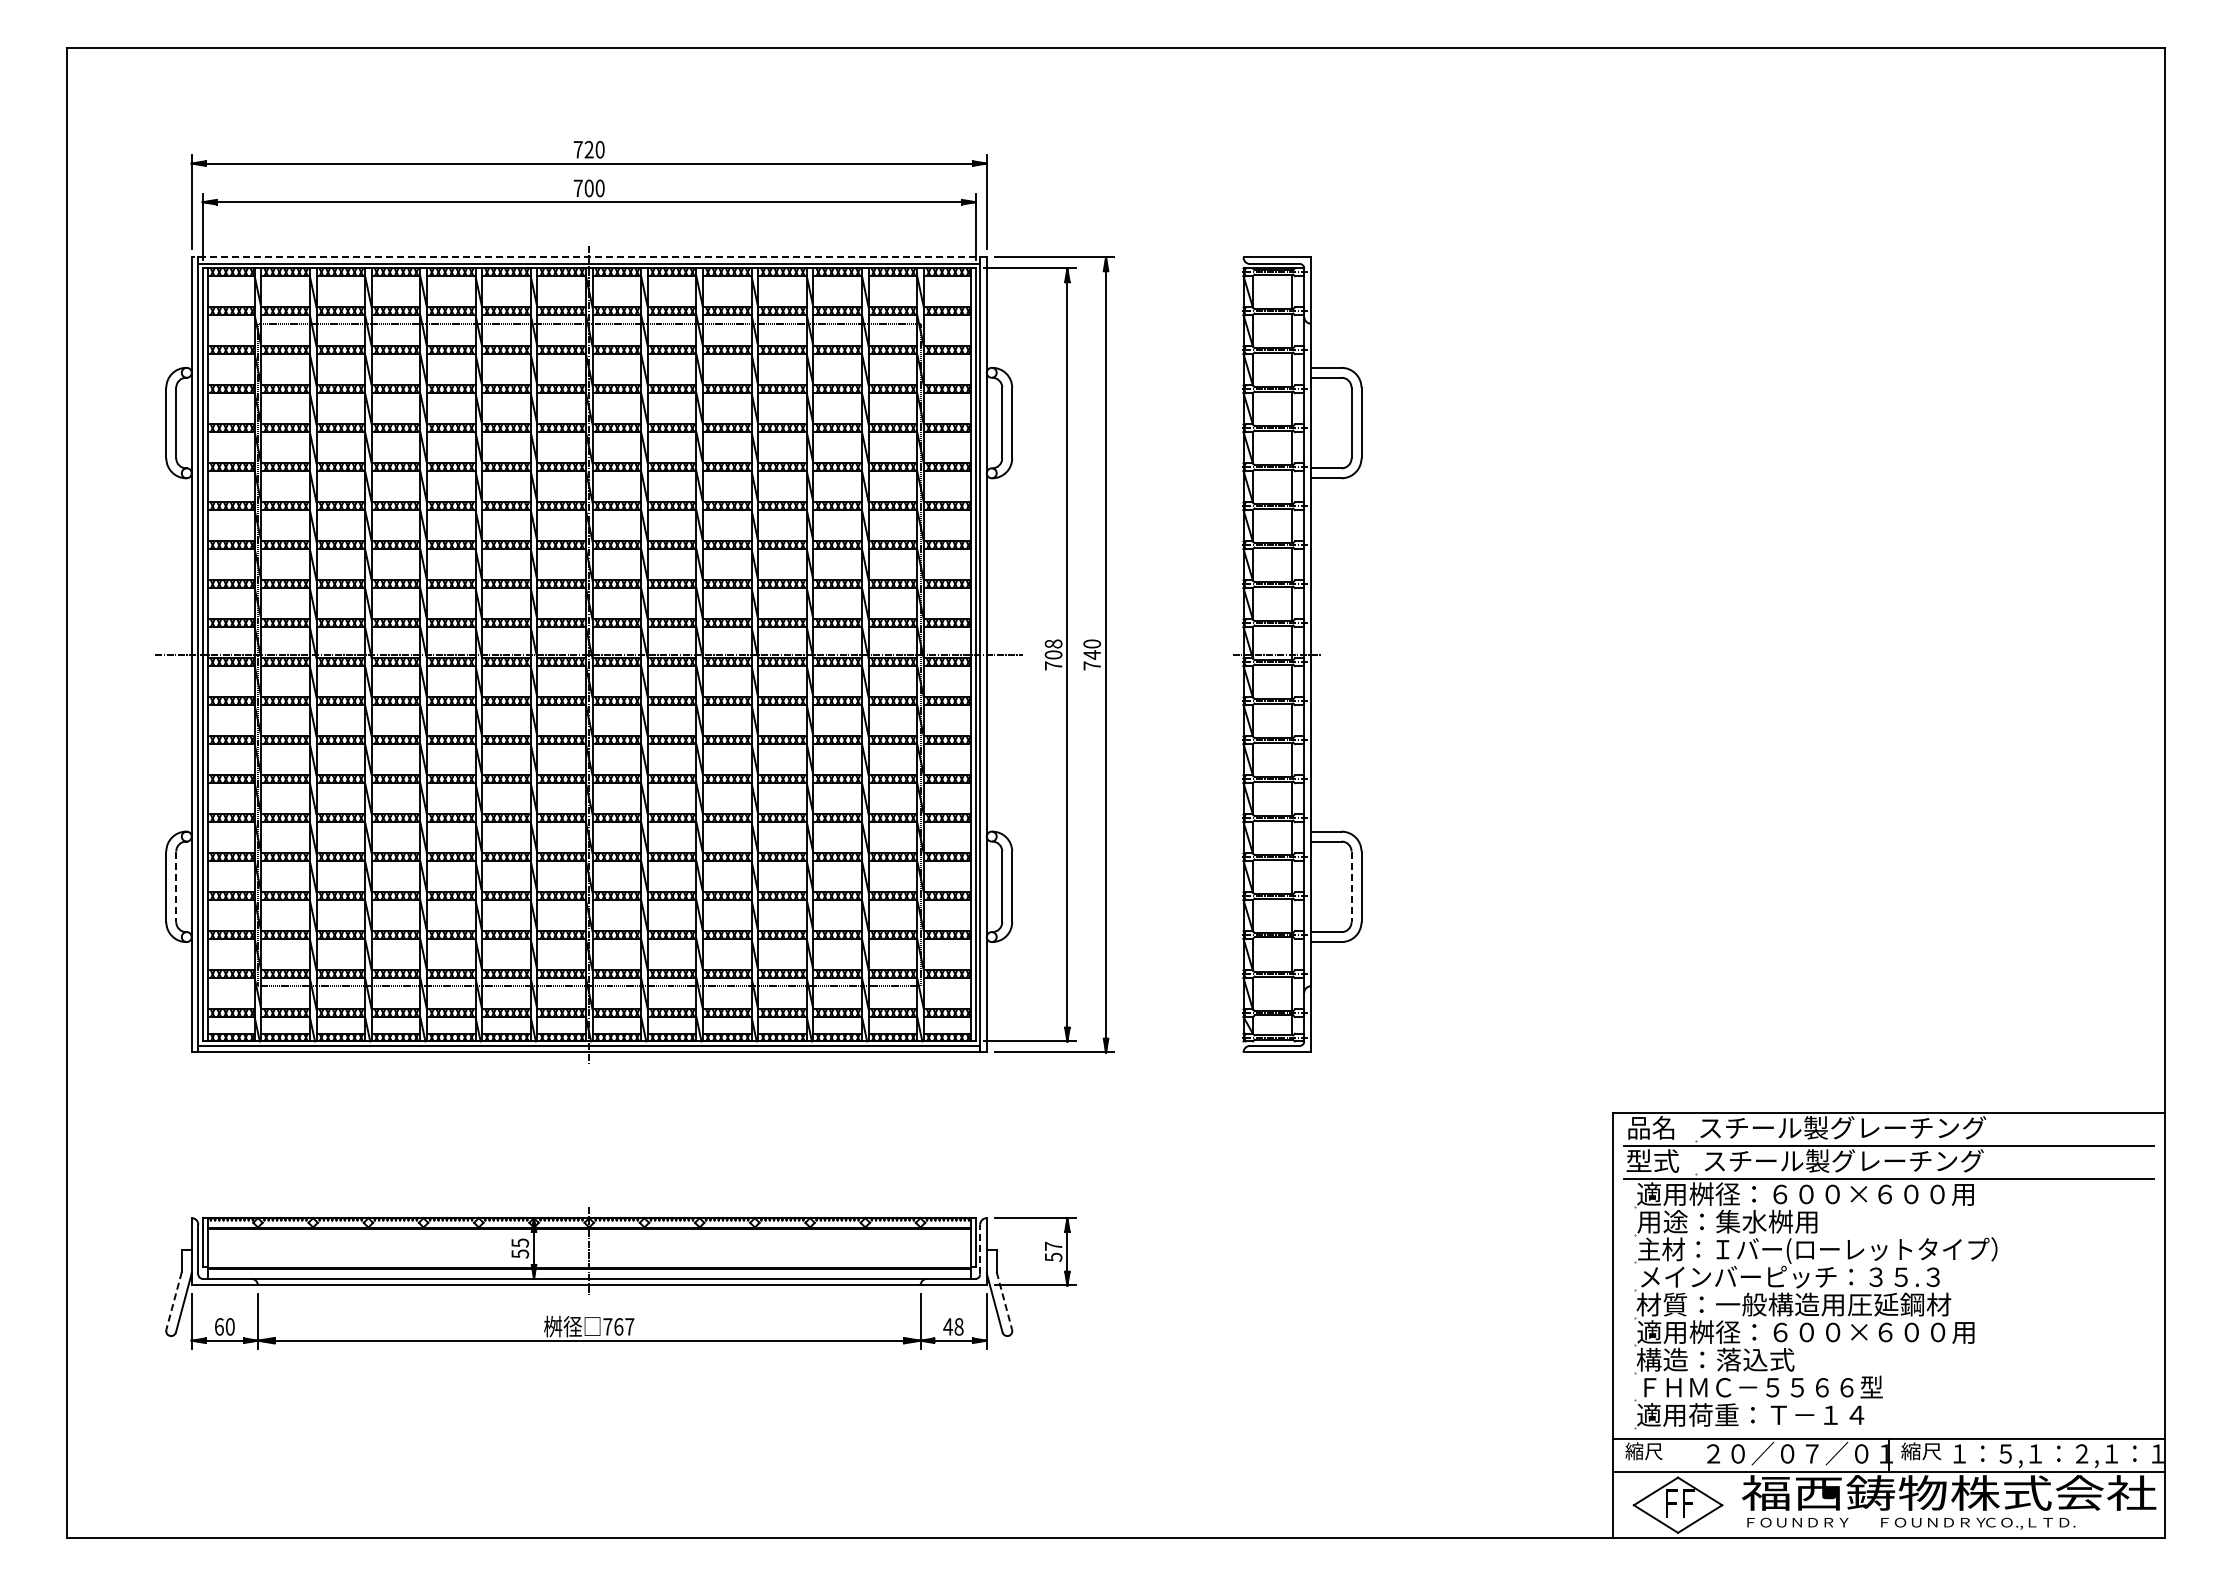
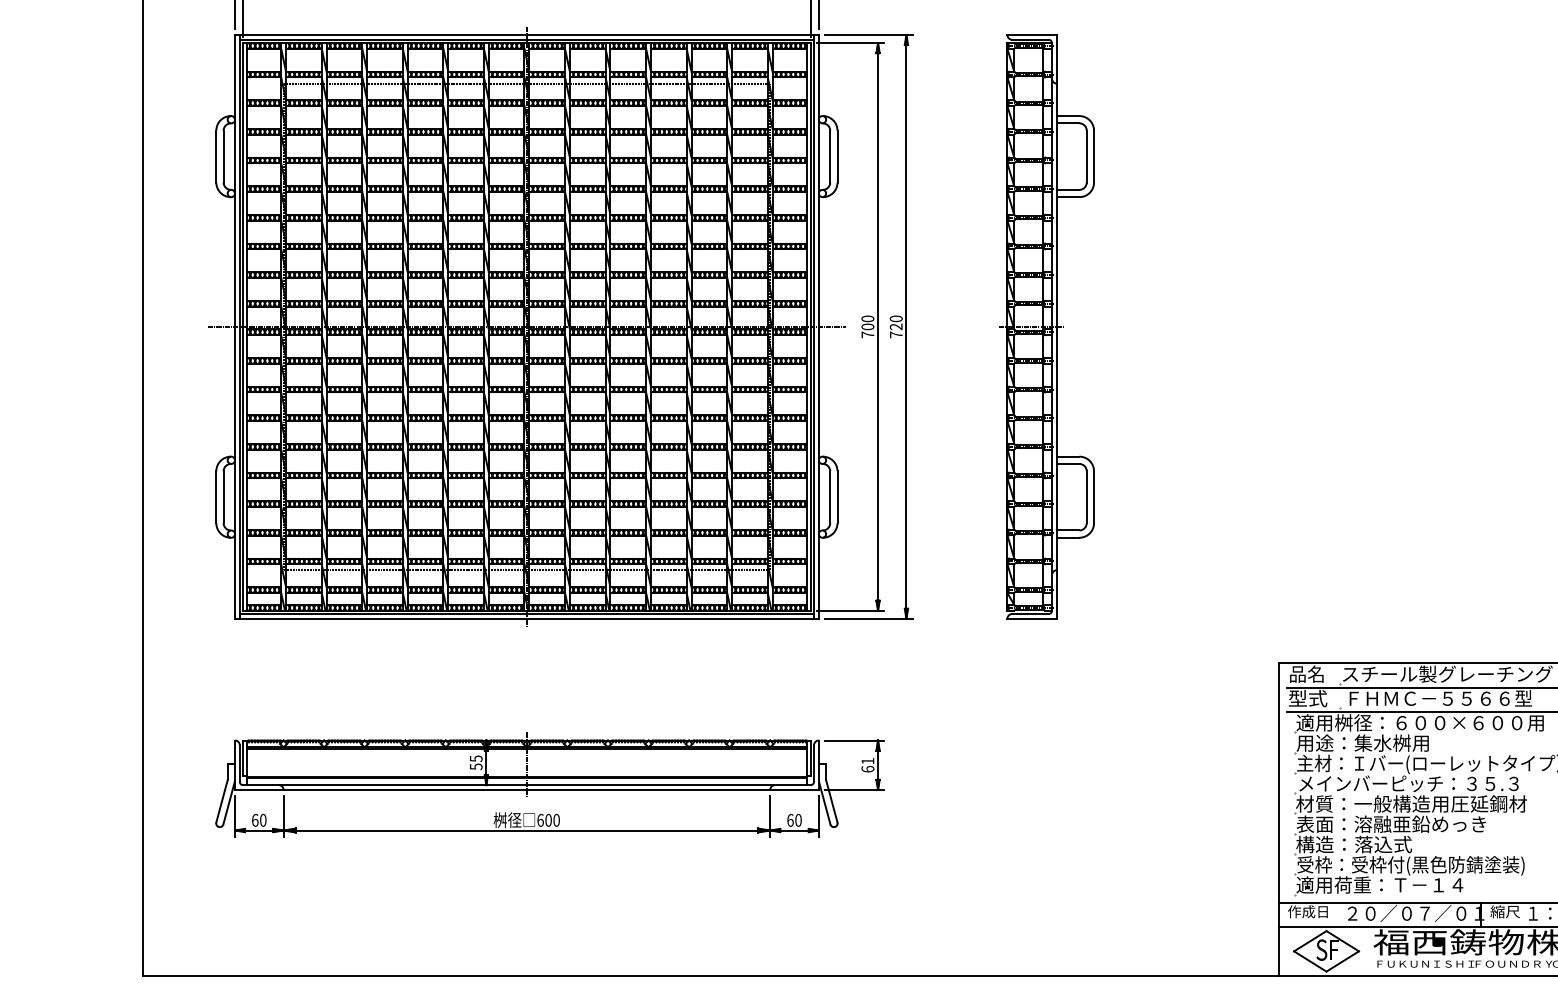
line: (589, 257) -> (527, 35), dashed -> solid
text: (1053, 643) -> (867, 318), 708 -> 700
text: (1091, 654) -> (895, 326), 740 -> 720
line: (176, 887) -> (223, 497), dashed -> solid
line: (1351, 887) -> (1086, 497), dashed -> solid
text: (1843, 1160) -> (1448, 698), スチール製グレーチング -> ＦＨＭＣ－５５６６型
line: (980, 1249) -> (814, 763), dashed -> solid
text: (1053, 1251) -> (867, 765), 57 -> 61
line: (174, 1301) -> (222, 801), dashed -> solid
line: (1004, 1301) -> (831, 801), dashed -> solid
text: (618, 1326) -> (548, 820), 767 -> 600
text: (953, 1326) -> (794, 820), 48 -> 60
text: (1805, 1332) -> (1420, 824), 適用桝径：６００×６００用 -> 表面：溶融亜鉛めっき
text: (1792, 1388) -> (1410, 865), ＦＨＭＣ－５５６６型 -> 受枠：受枠付(黒色防錆塗装)
text: (1652, 1451) -> (1307, 911), 縮尺 -> 作成日
text: (1671, 1503) -> (1321, 950), F -> S
text: (1819, 1522) -> (1430, 964), ＦＯＵＮＤＲＹ -> ＦＵＫＵＮＩＳＨＩ

